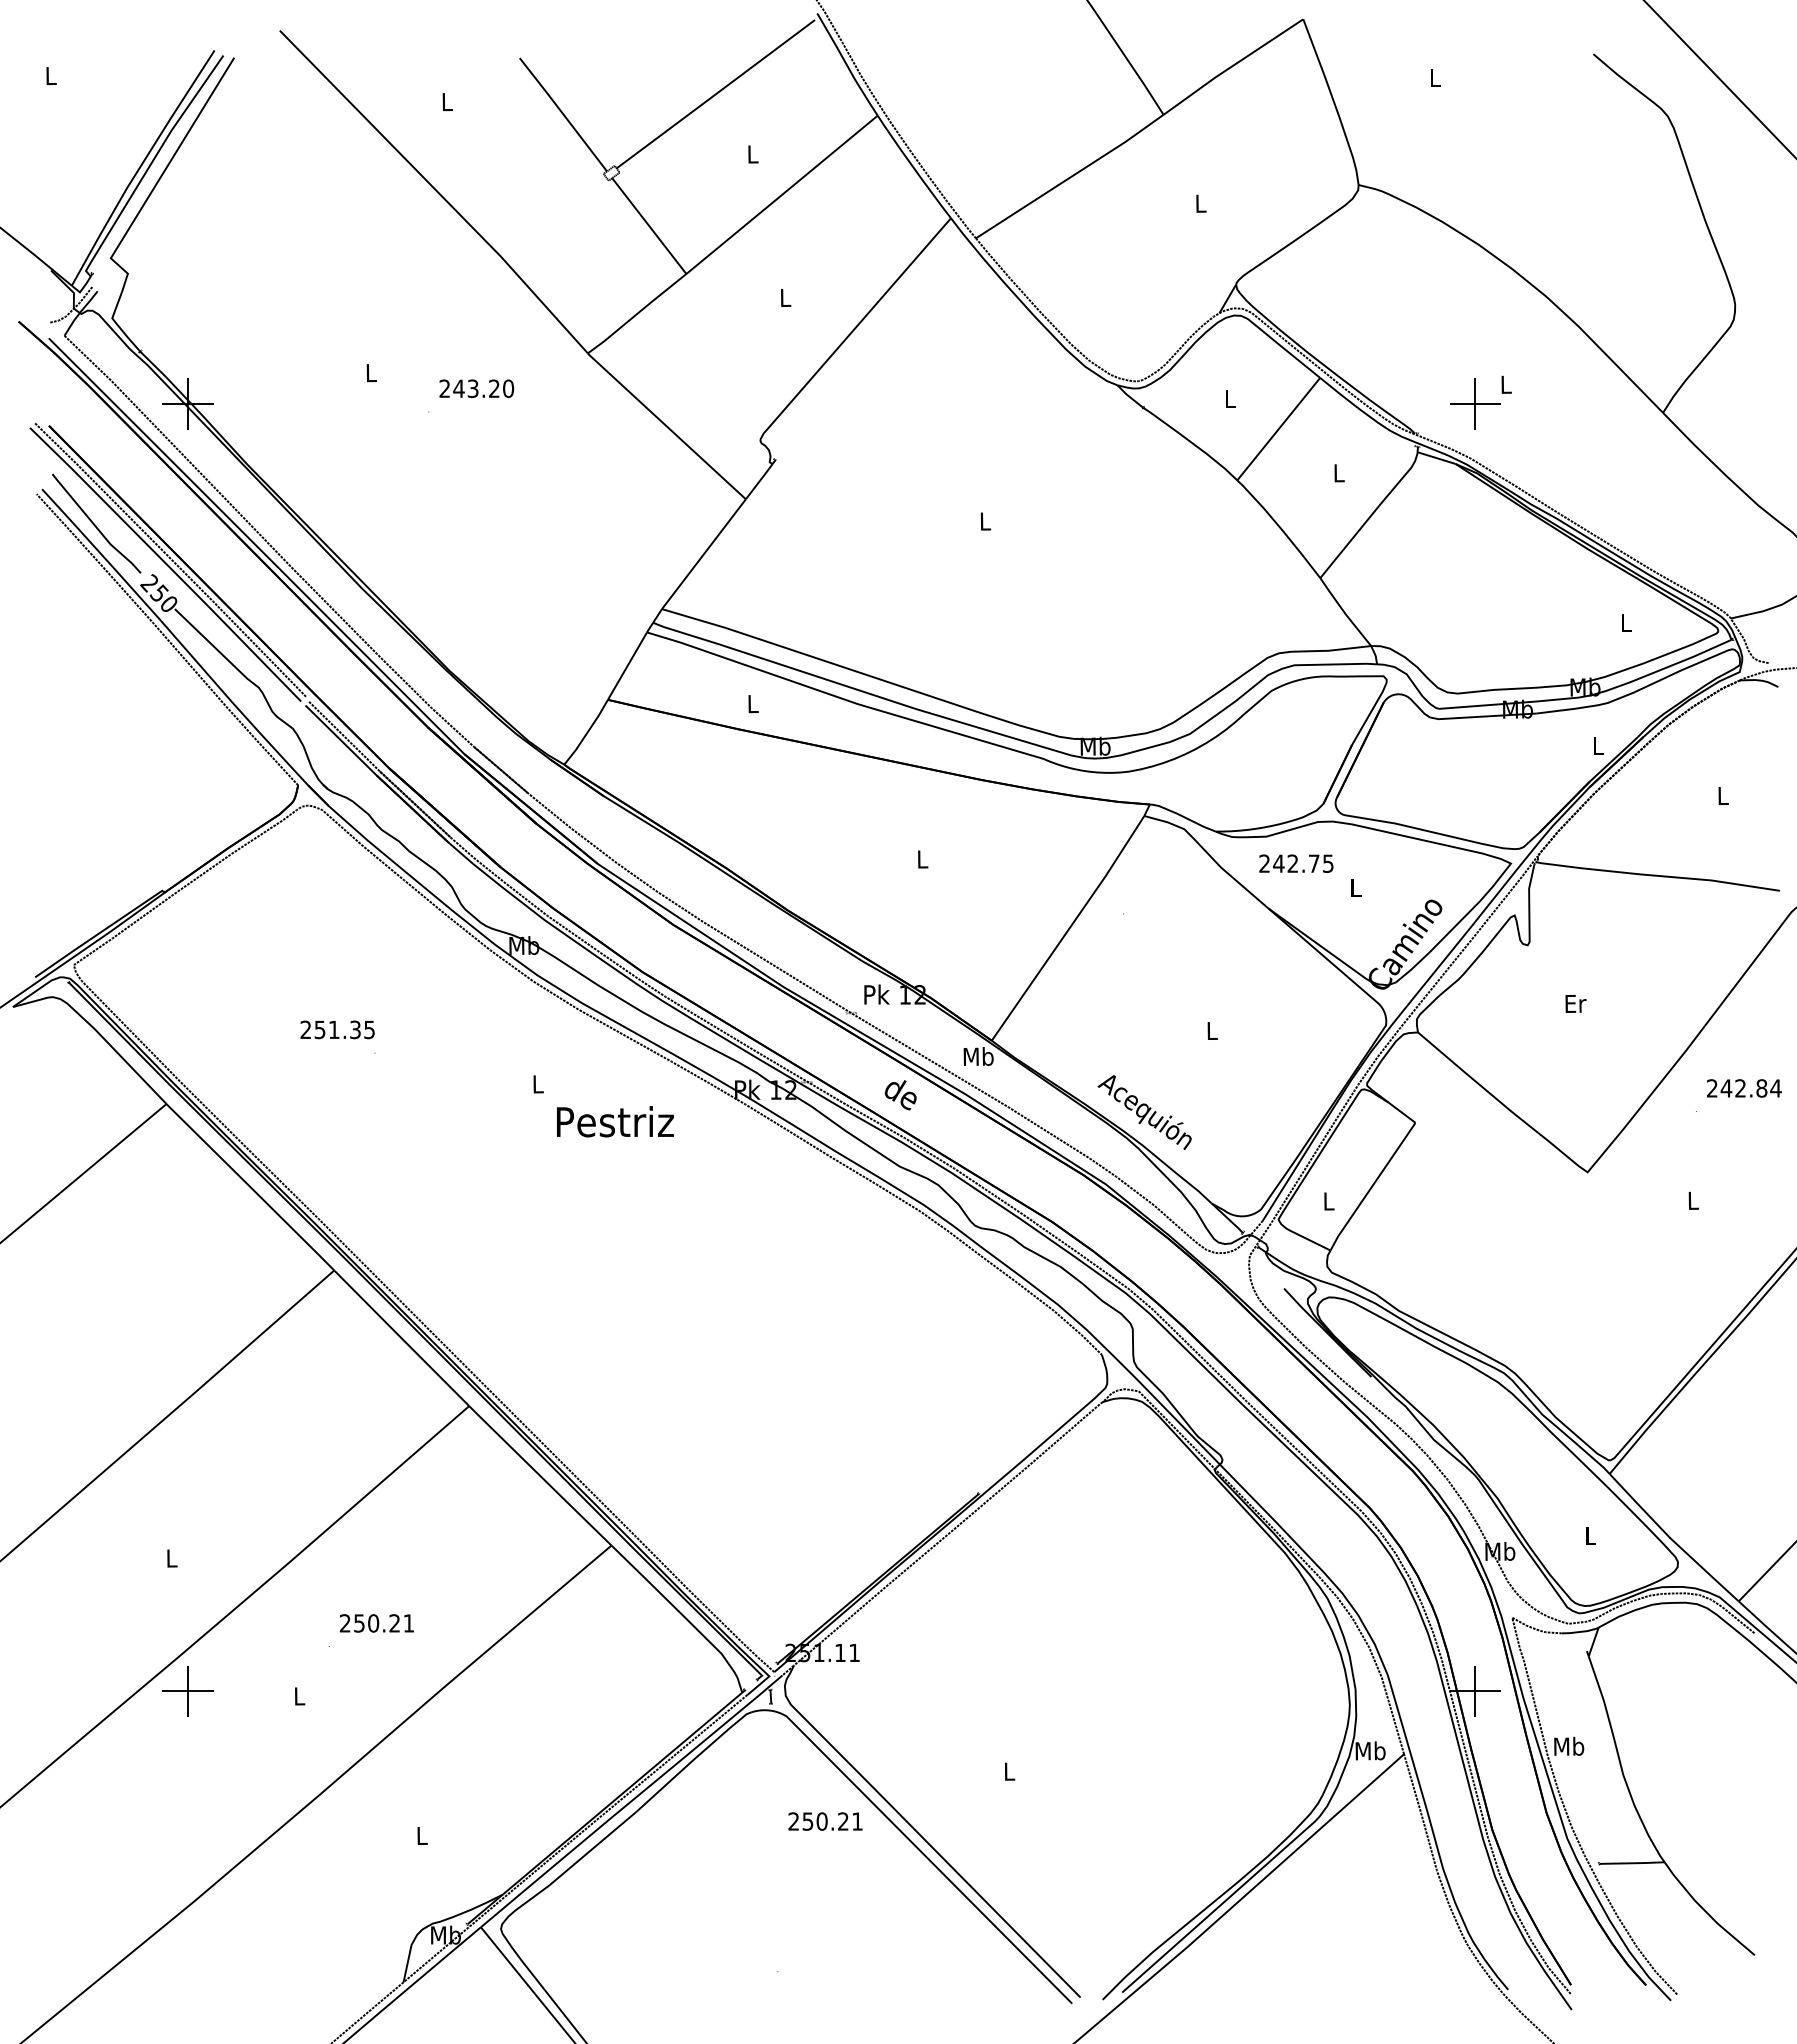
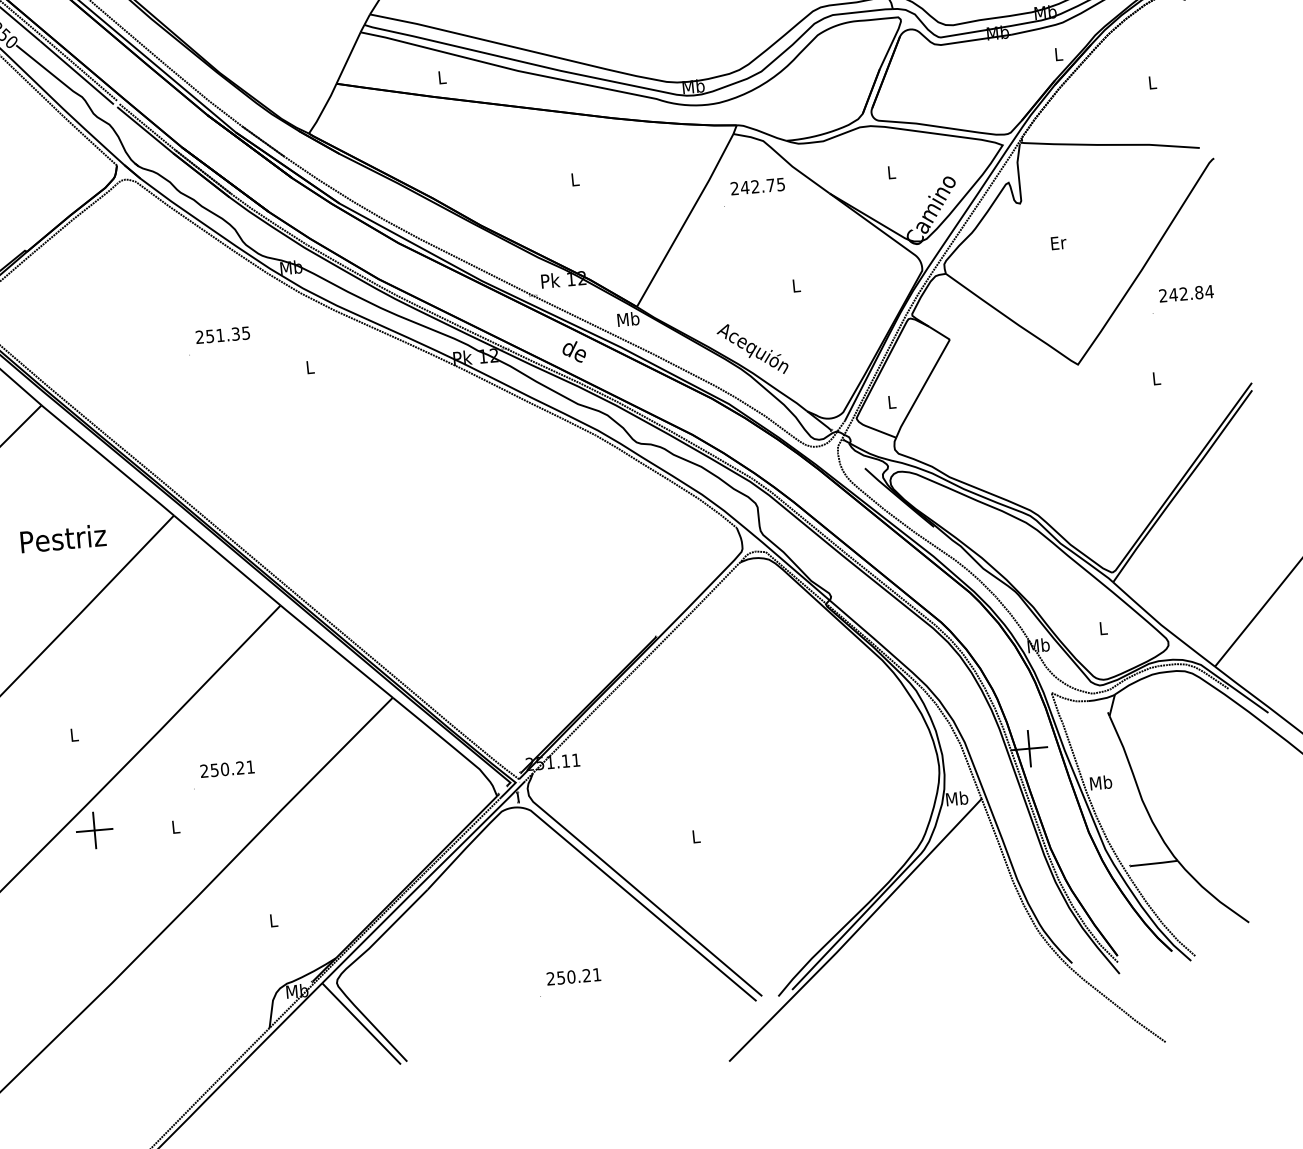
text: (1296, 863) -> (757, 186), moved
text: (337, 1029) -> (222, 334), moved
text: (615, 1121) -> (63, 538), moved
text: (825, 1821) -> (573, 976), moved

